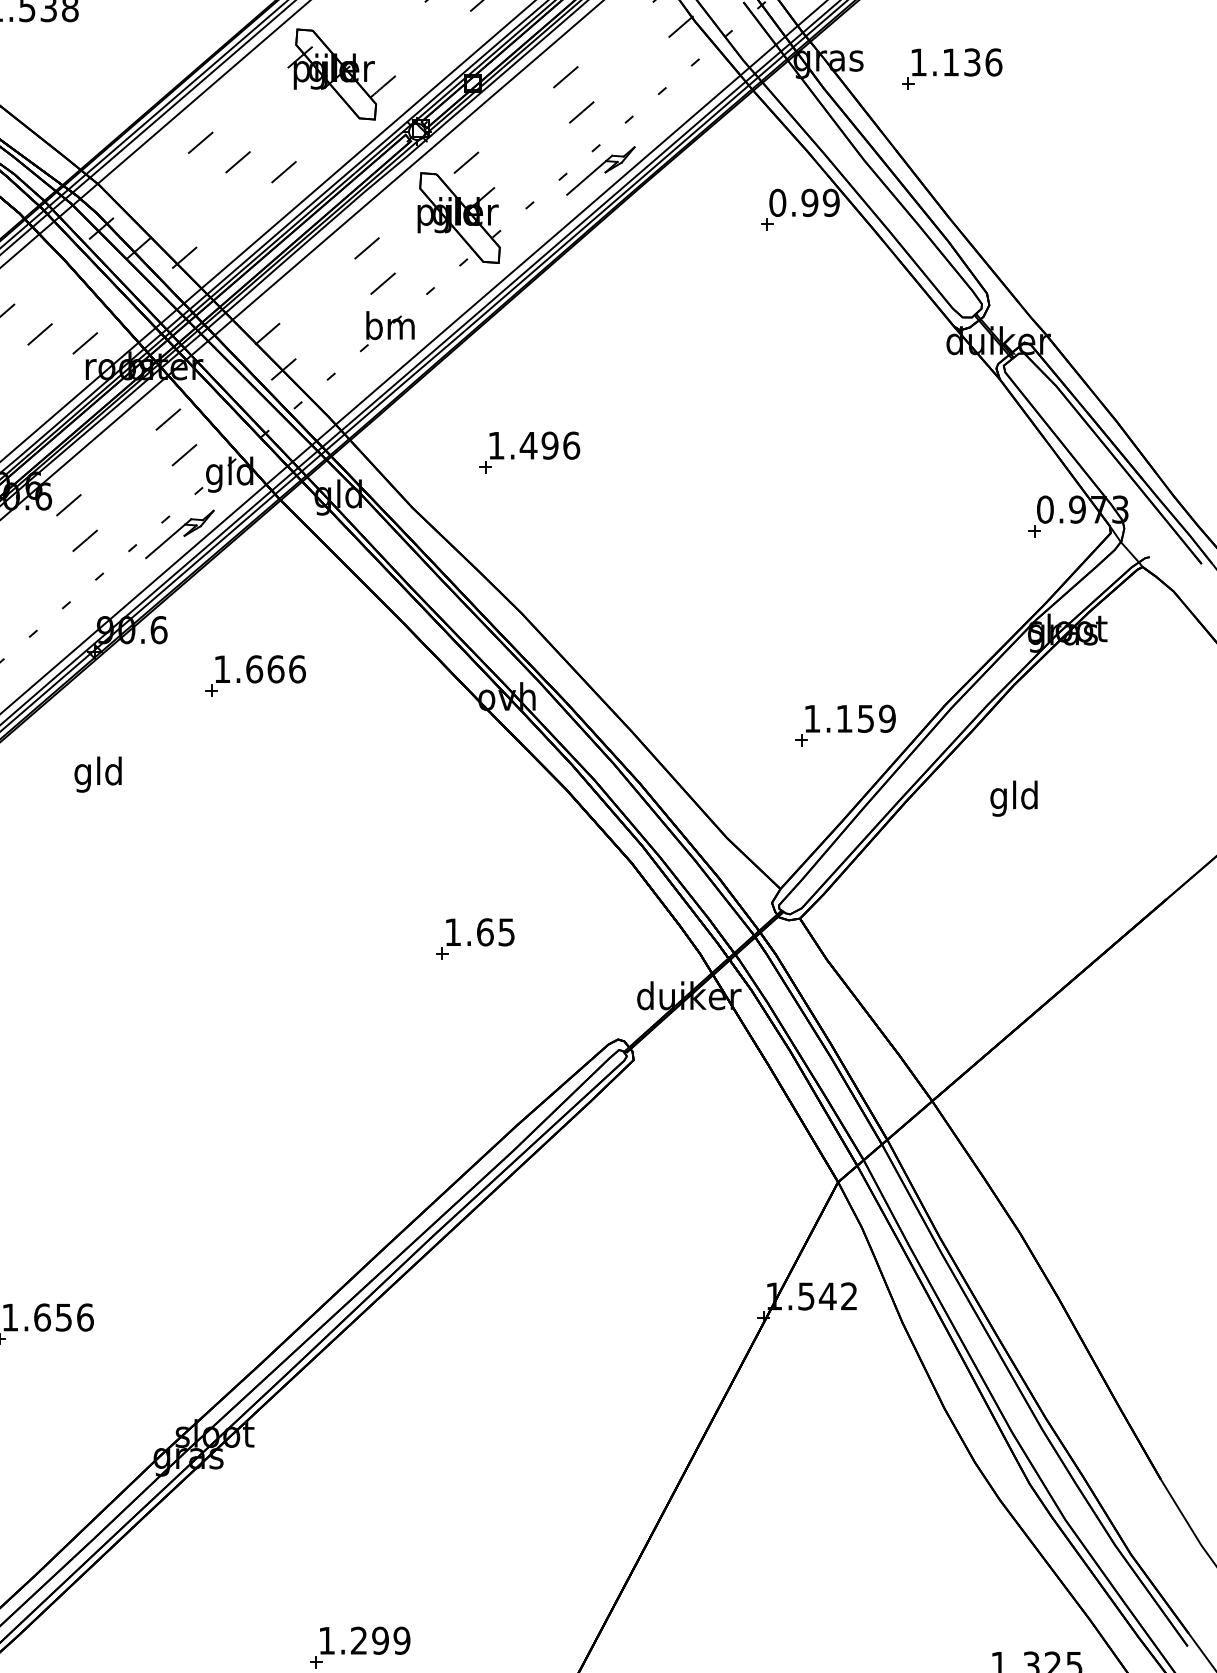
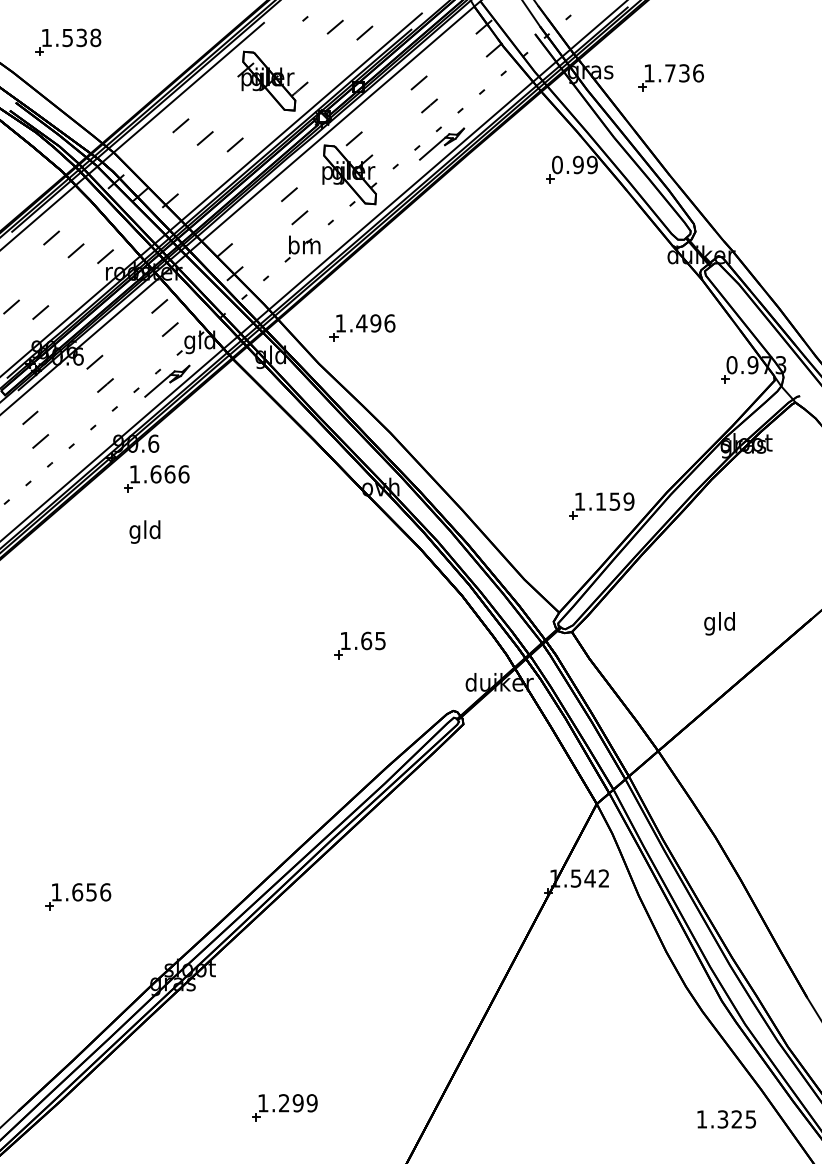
text: (951, 62) -> (670, 73), 1.136 -> 1.736
part: (529, 451) -> (362, 327), moved
part: (255, 675) -> (156, 478), moved
text: (97, 773) -> (144, 531), moved
text: (1013, 798) -> (719, 623), moved

